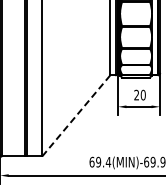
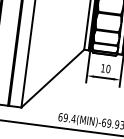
text: (136, 94) -> (103, 67), 20 -> 10
line: (76, 115) -> (52, 78), dashed -> solid

